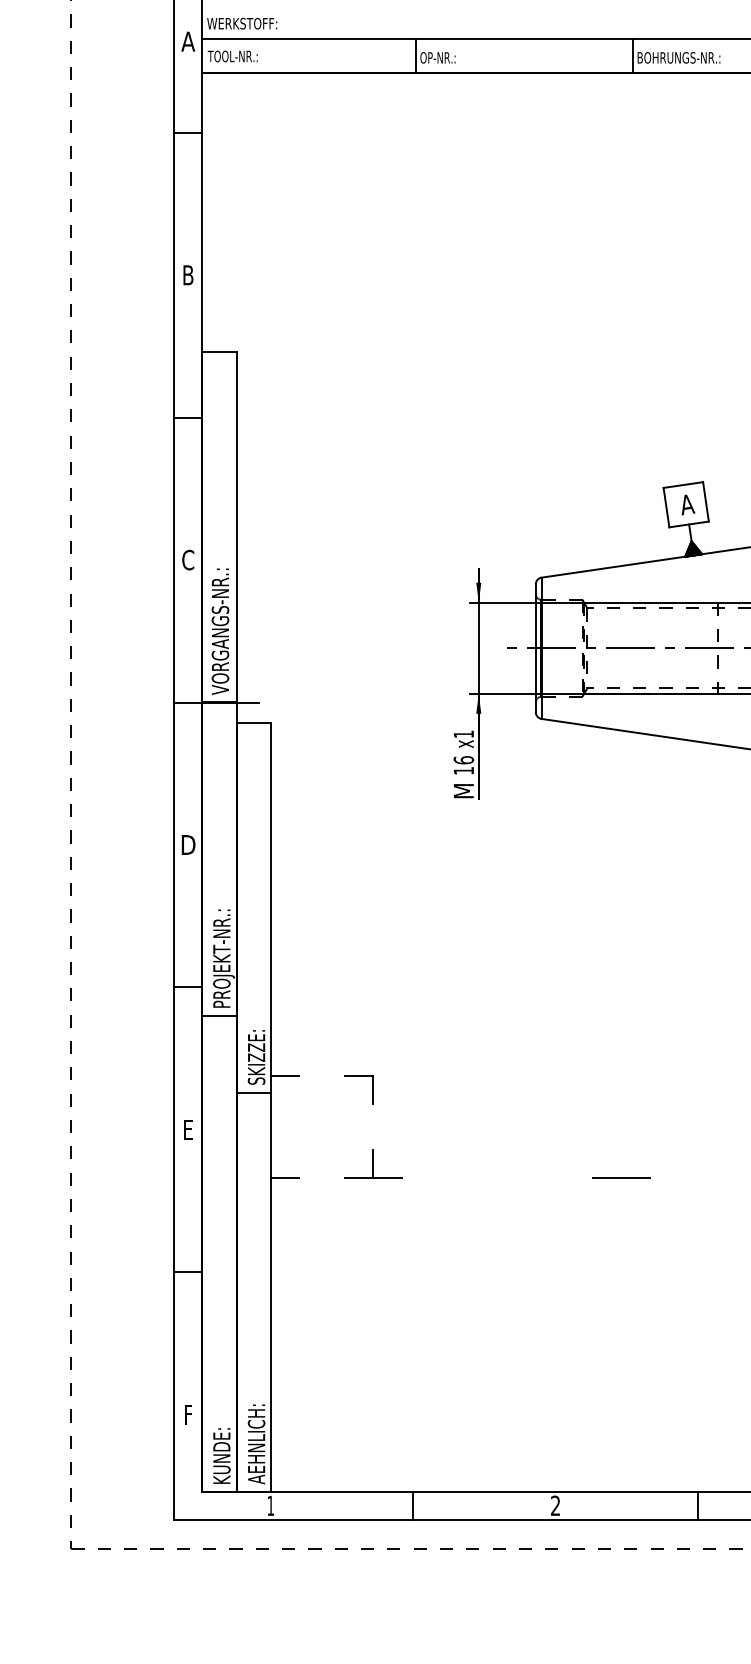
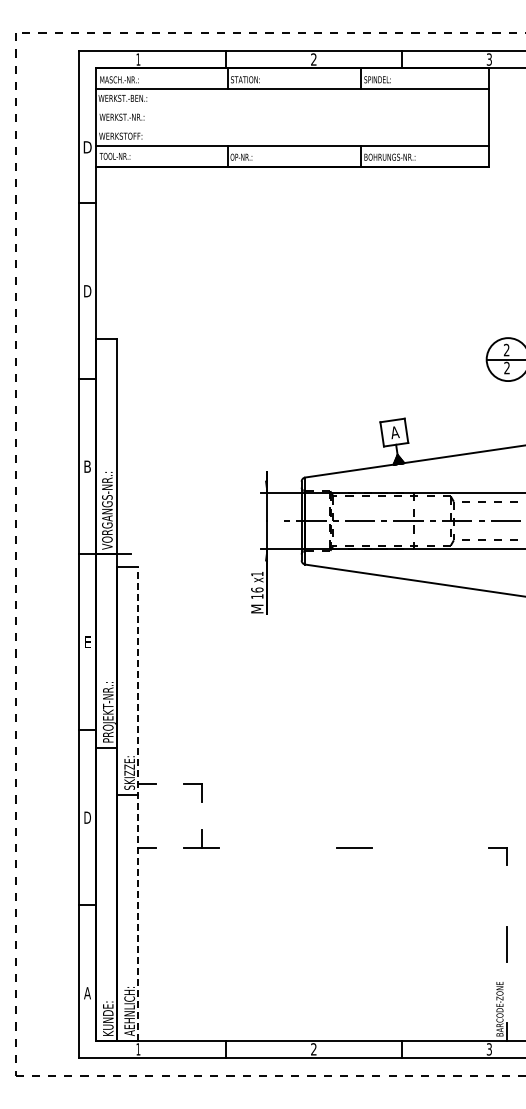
text: (188, 41) -> (87, 147), A -> D
text: (188, 275) -> (87, 291), B -> D
text: (188, 559) -> (87, 466), C -> B
text: (188, 845) -> (87, 642), D -> E
line: (270, 1106) -> (138, 803), solid -> dashed
text: (188, 1129) -> (87, 817), E -> D
text: (188, 1415) -> (87, 993), F -> A

